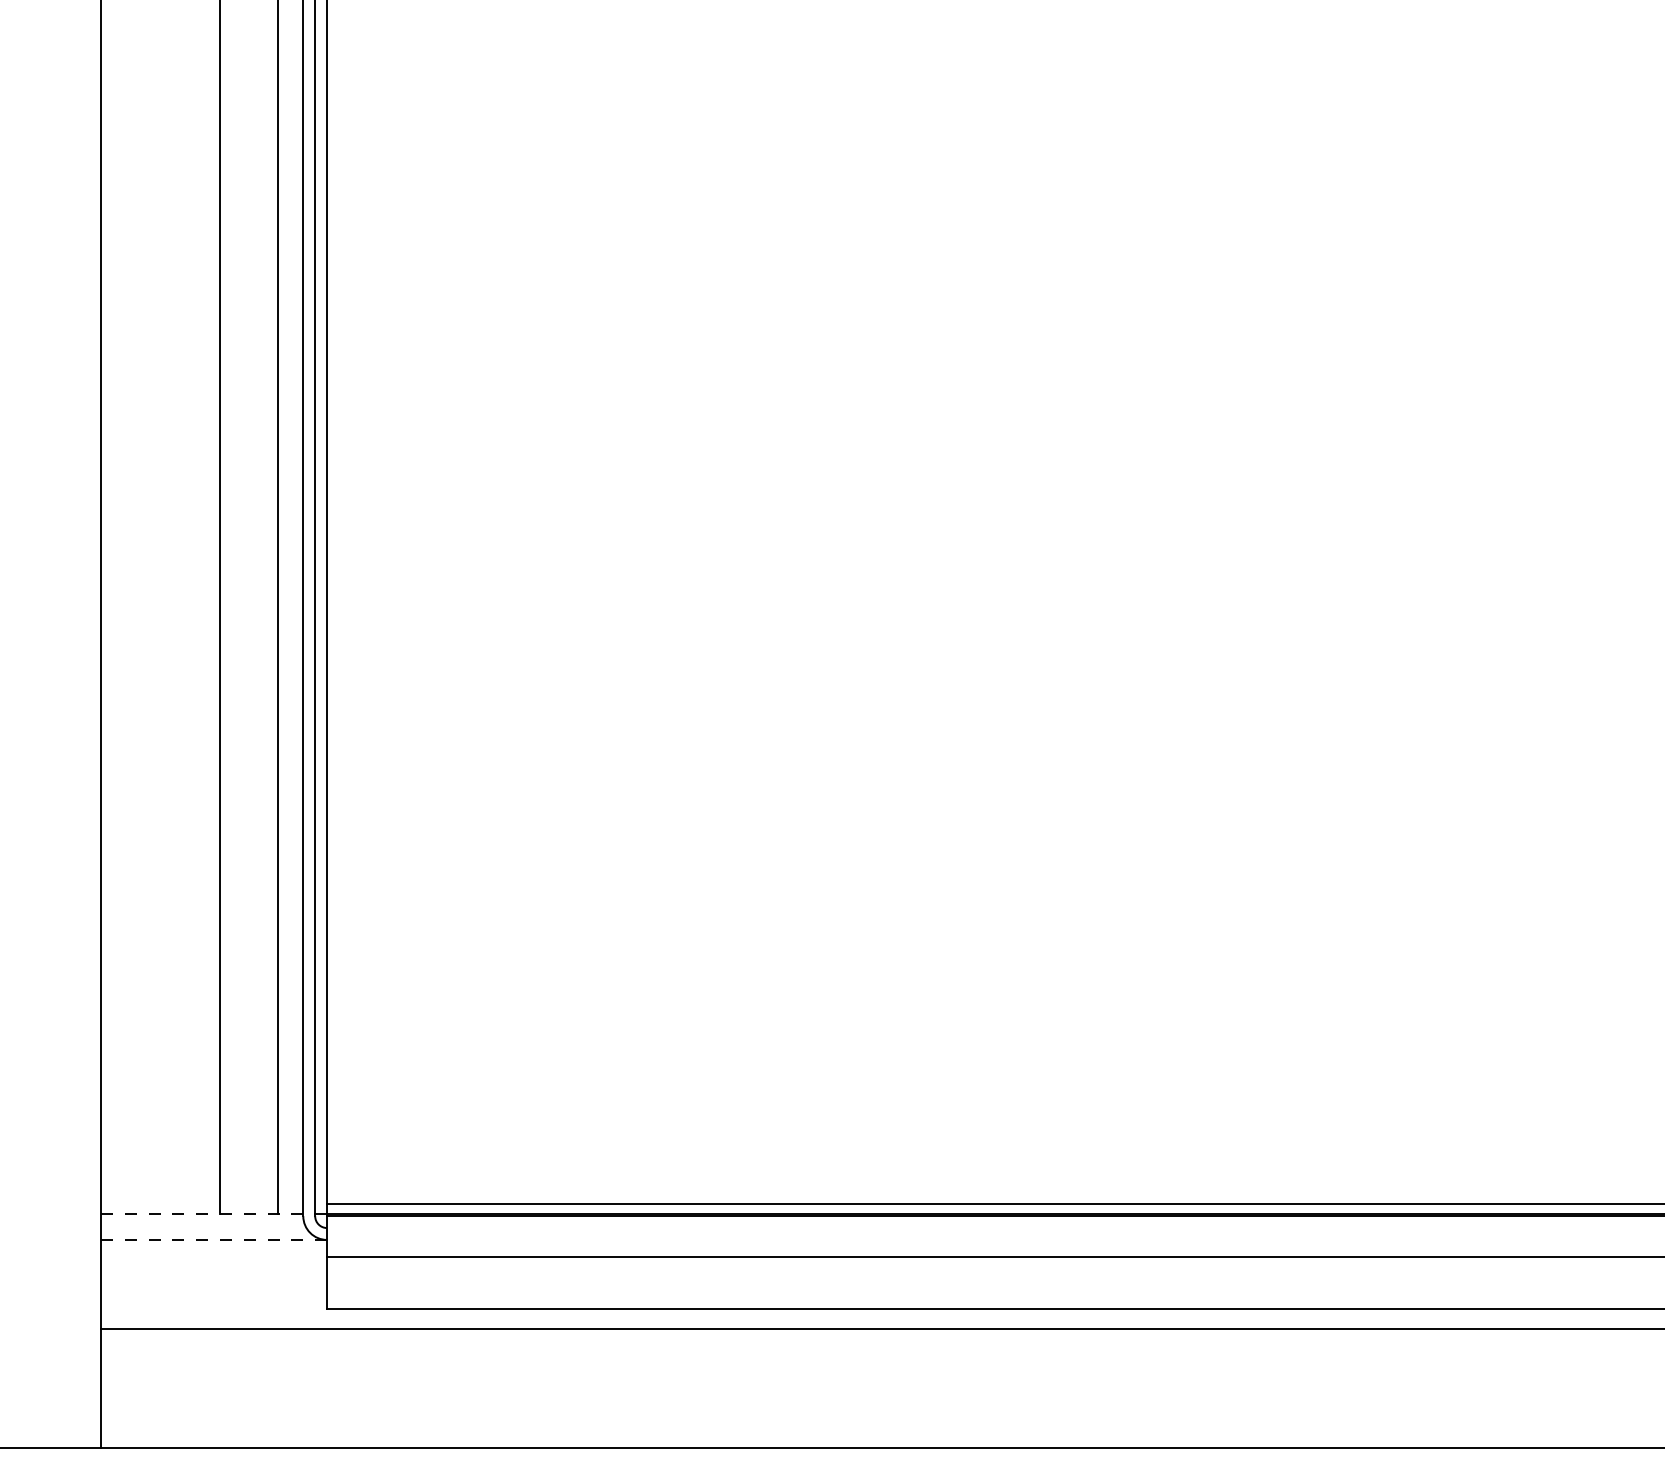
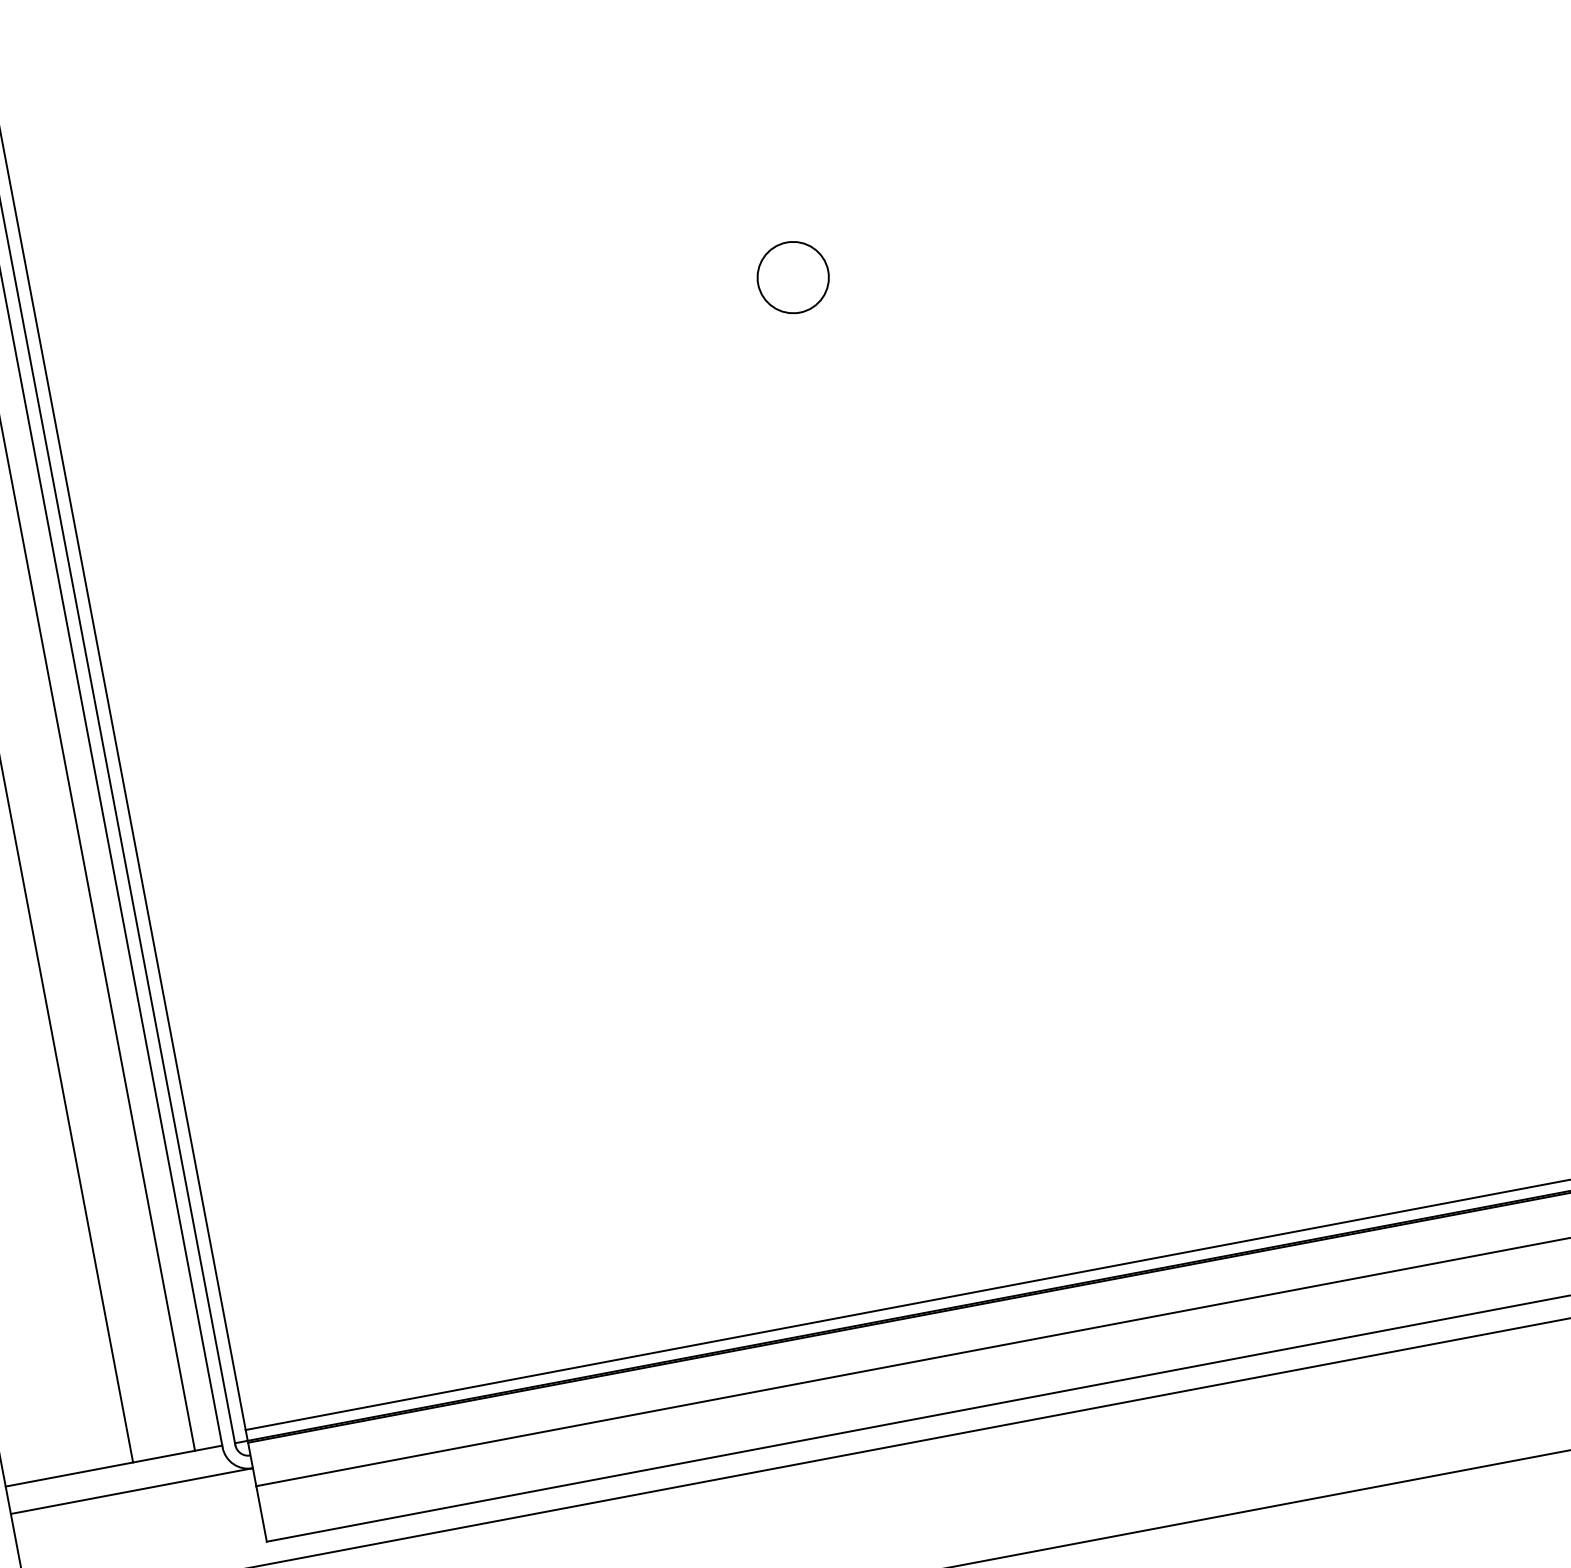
circle: (1016, 258) -> (792, 277), added
line: (202, 1214) -> (114, 1466), dashed -> solid
line: (214, 1239) -> (132, 1490), dashed -> solid

